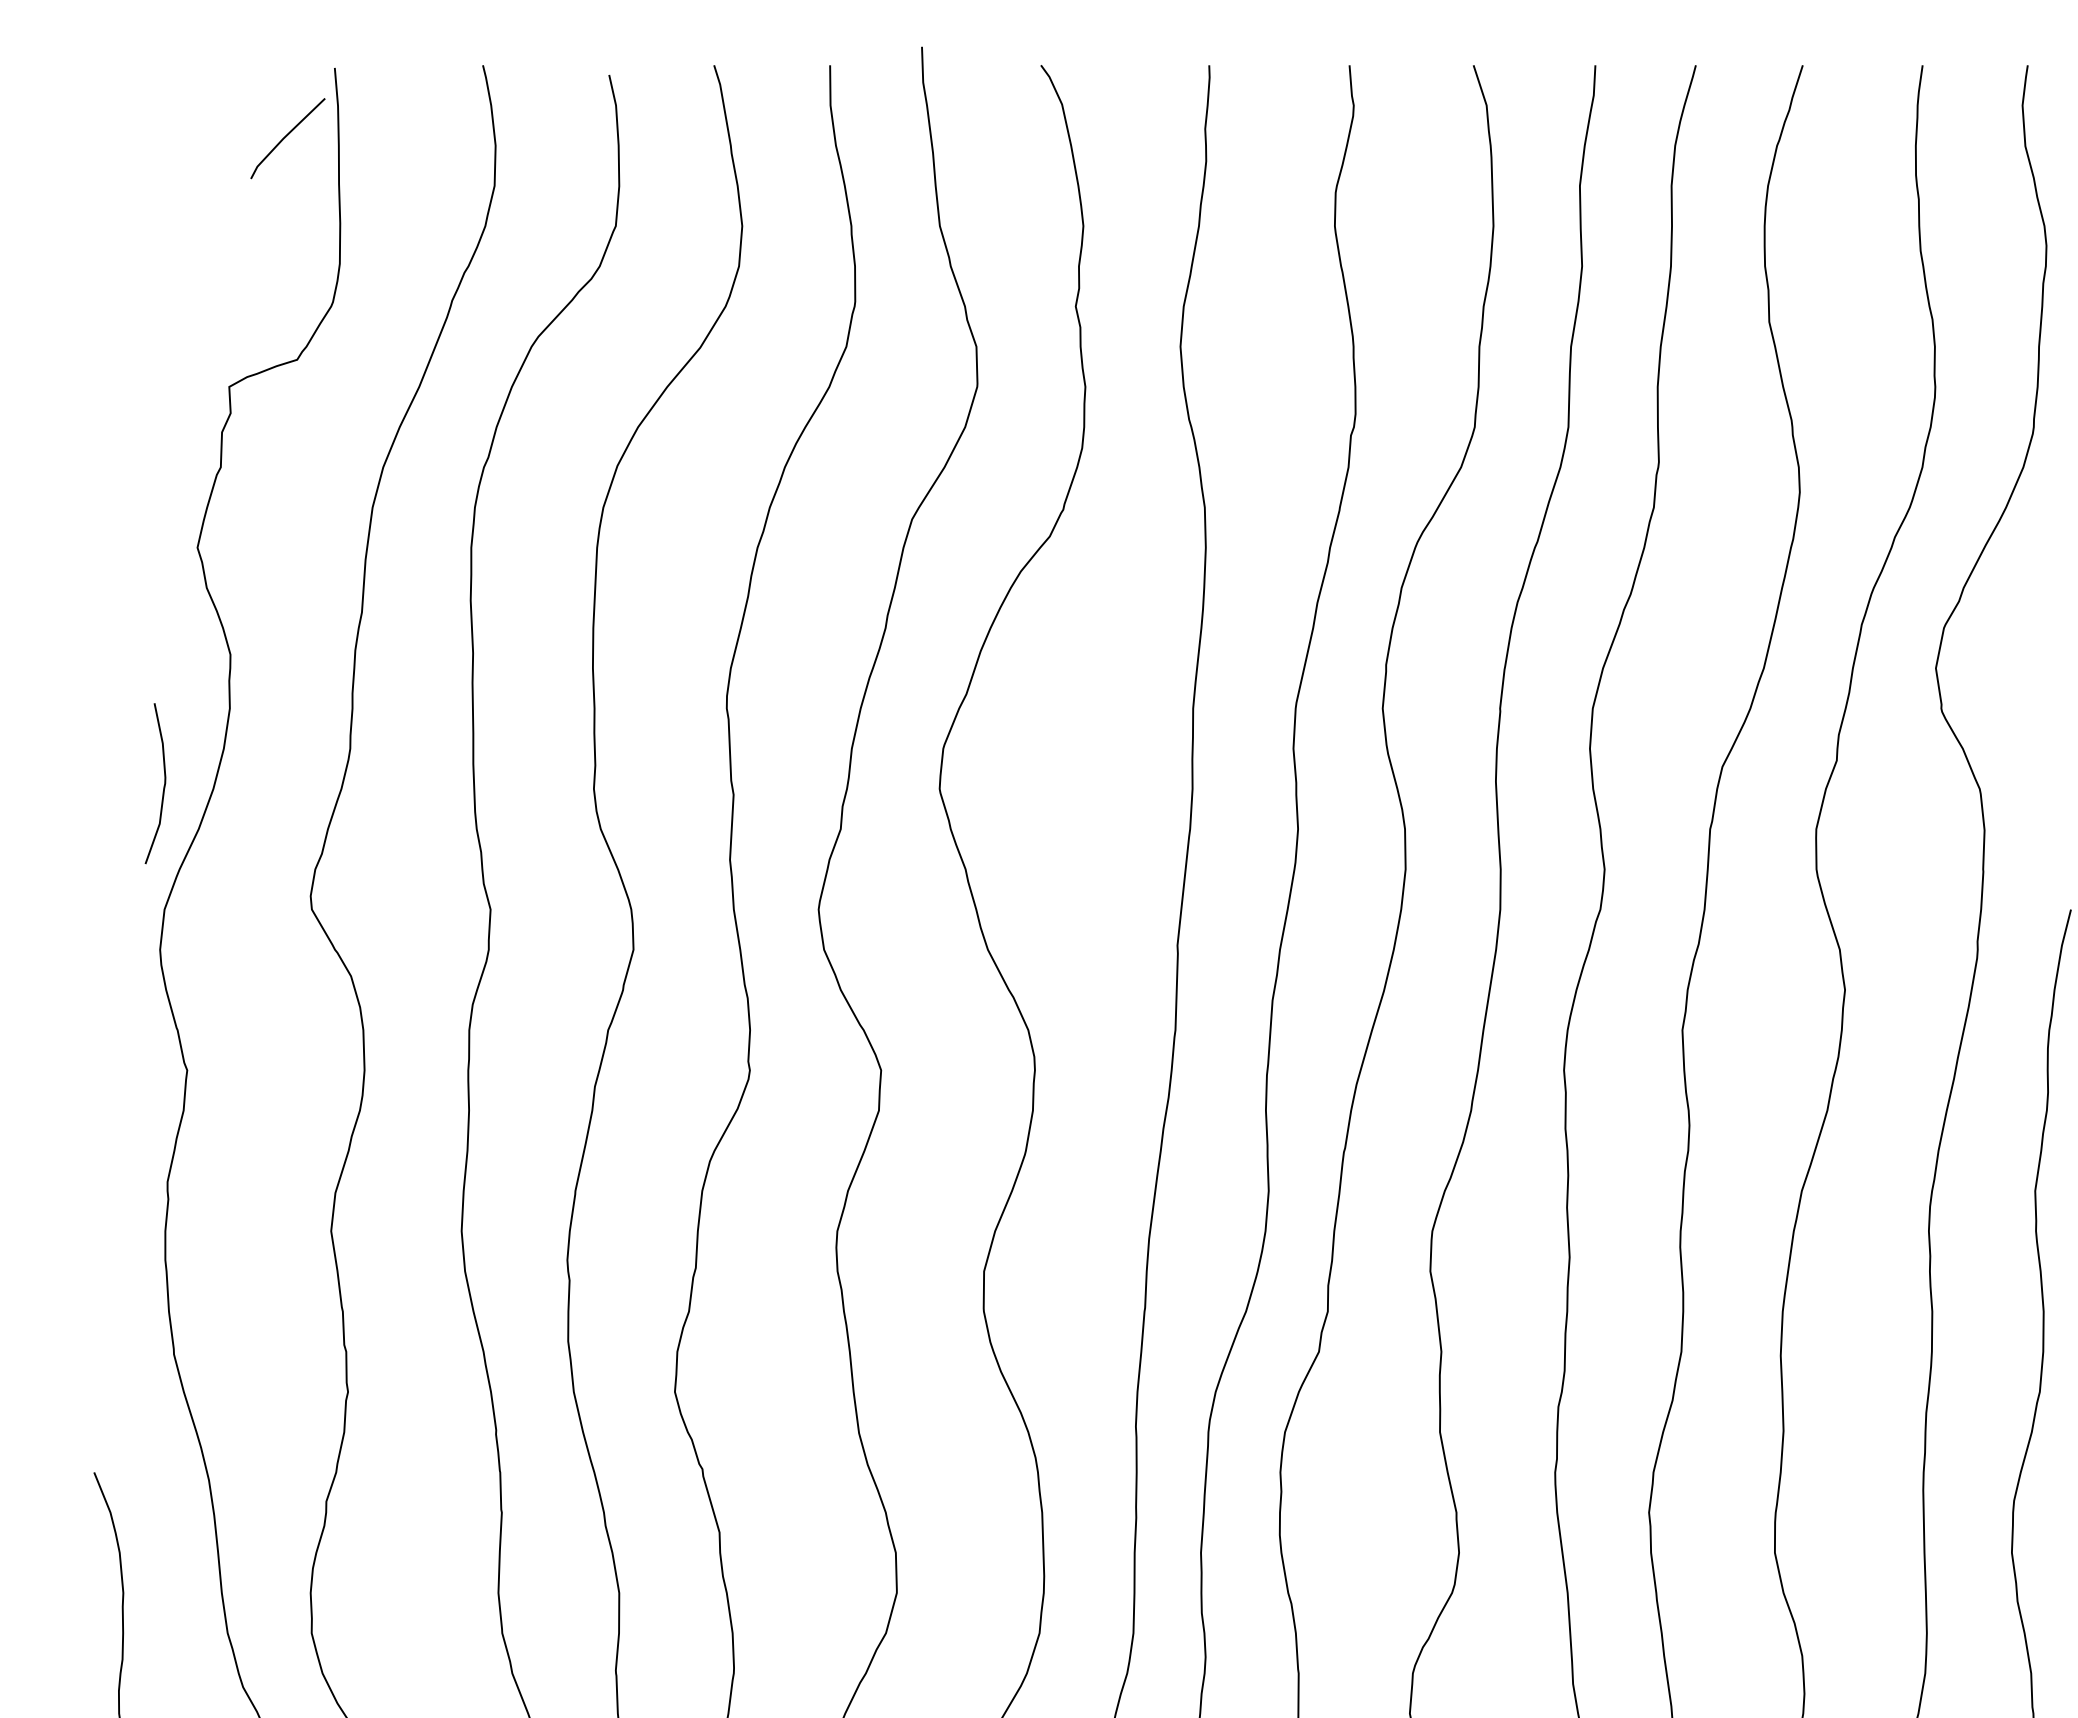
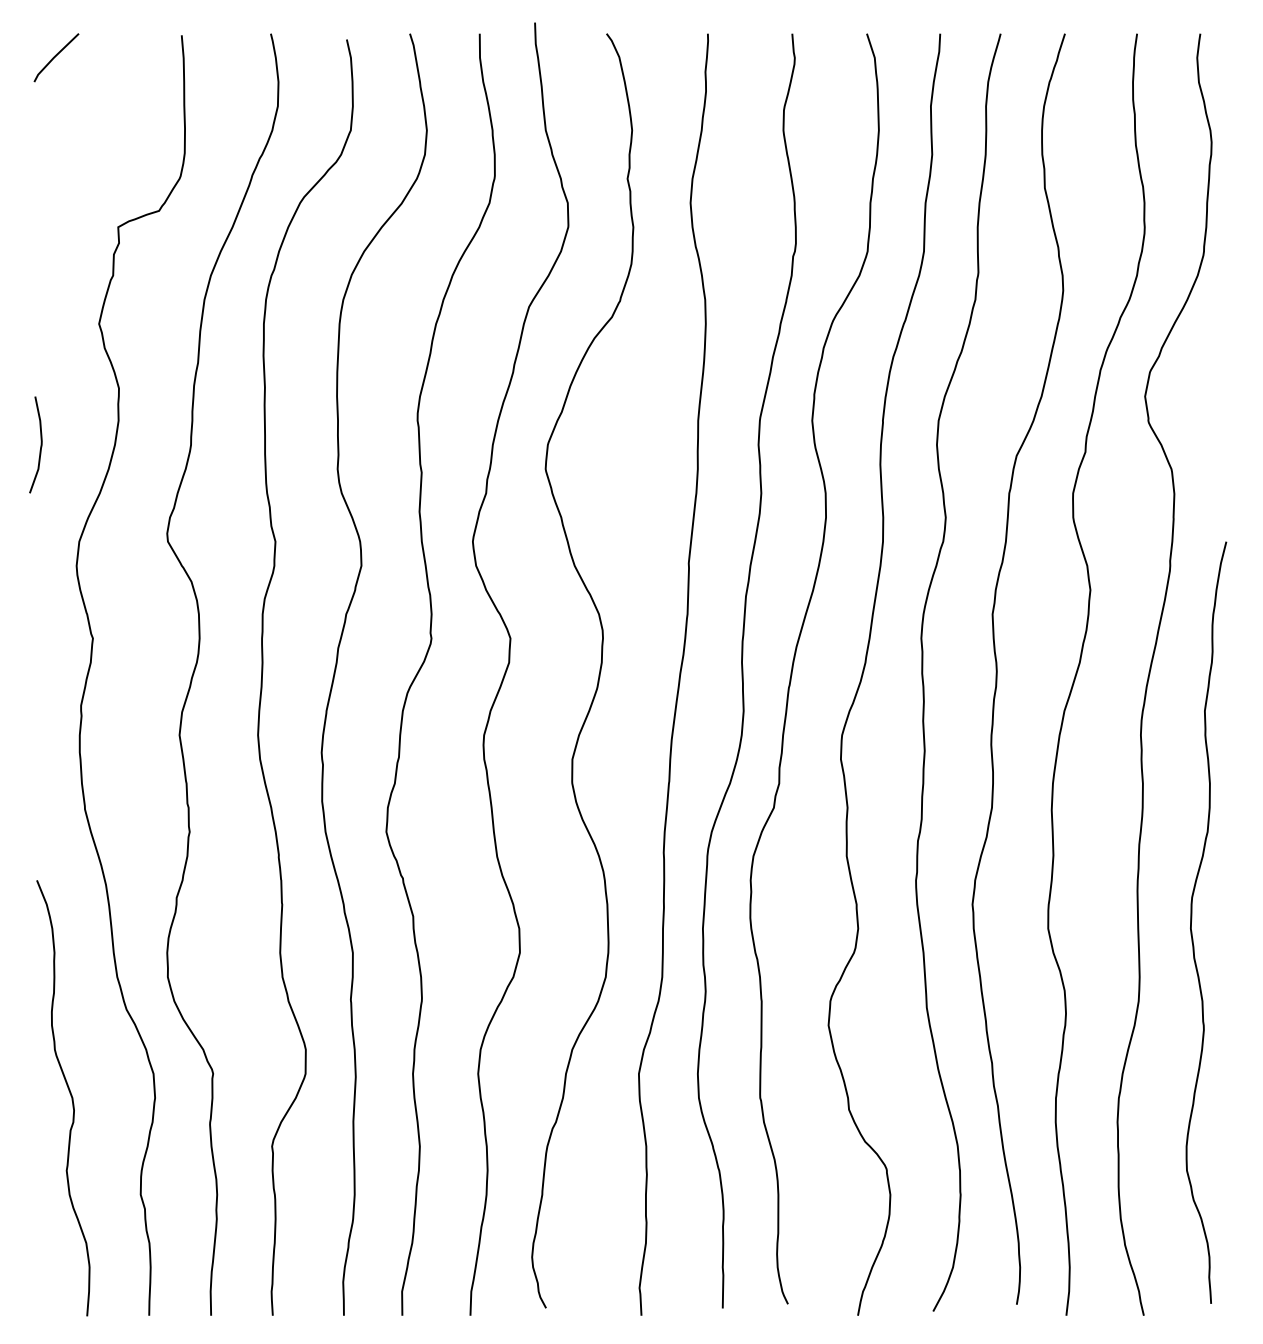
line: (287, 136) -> (56, 56), moved
curve: (163, 782) -> (40, 444), moved

